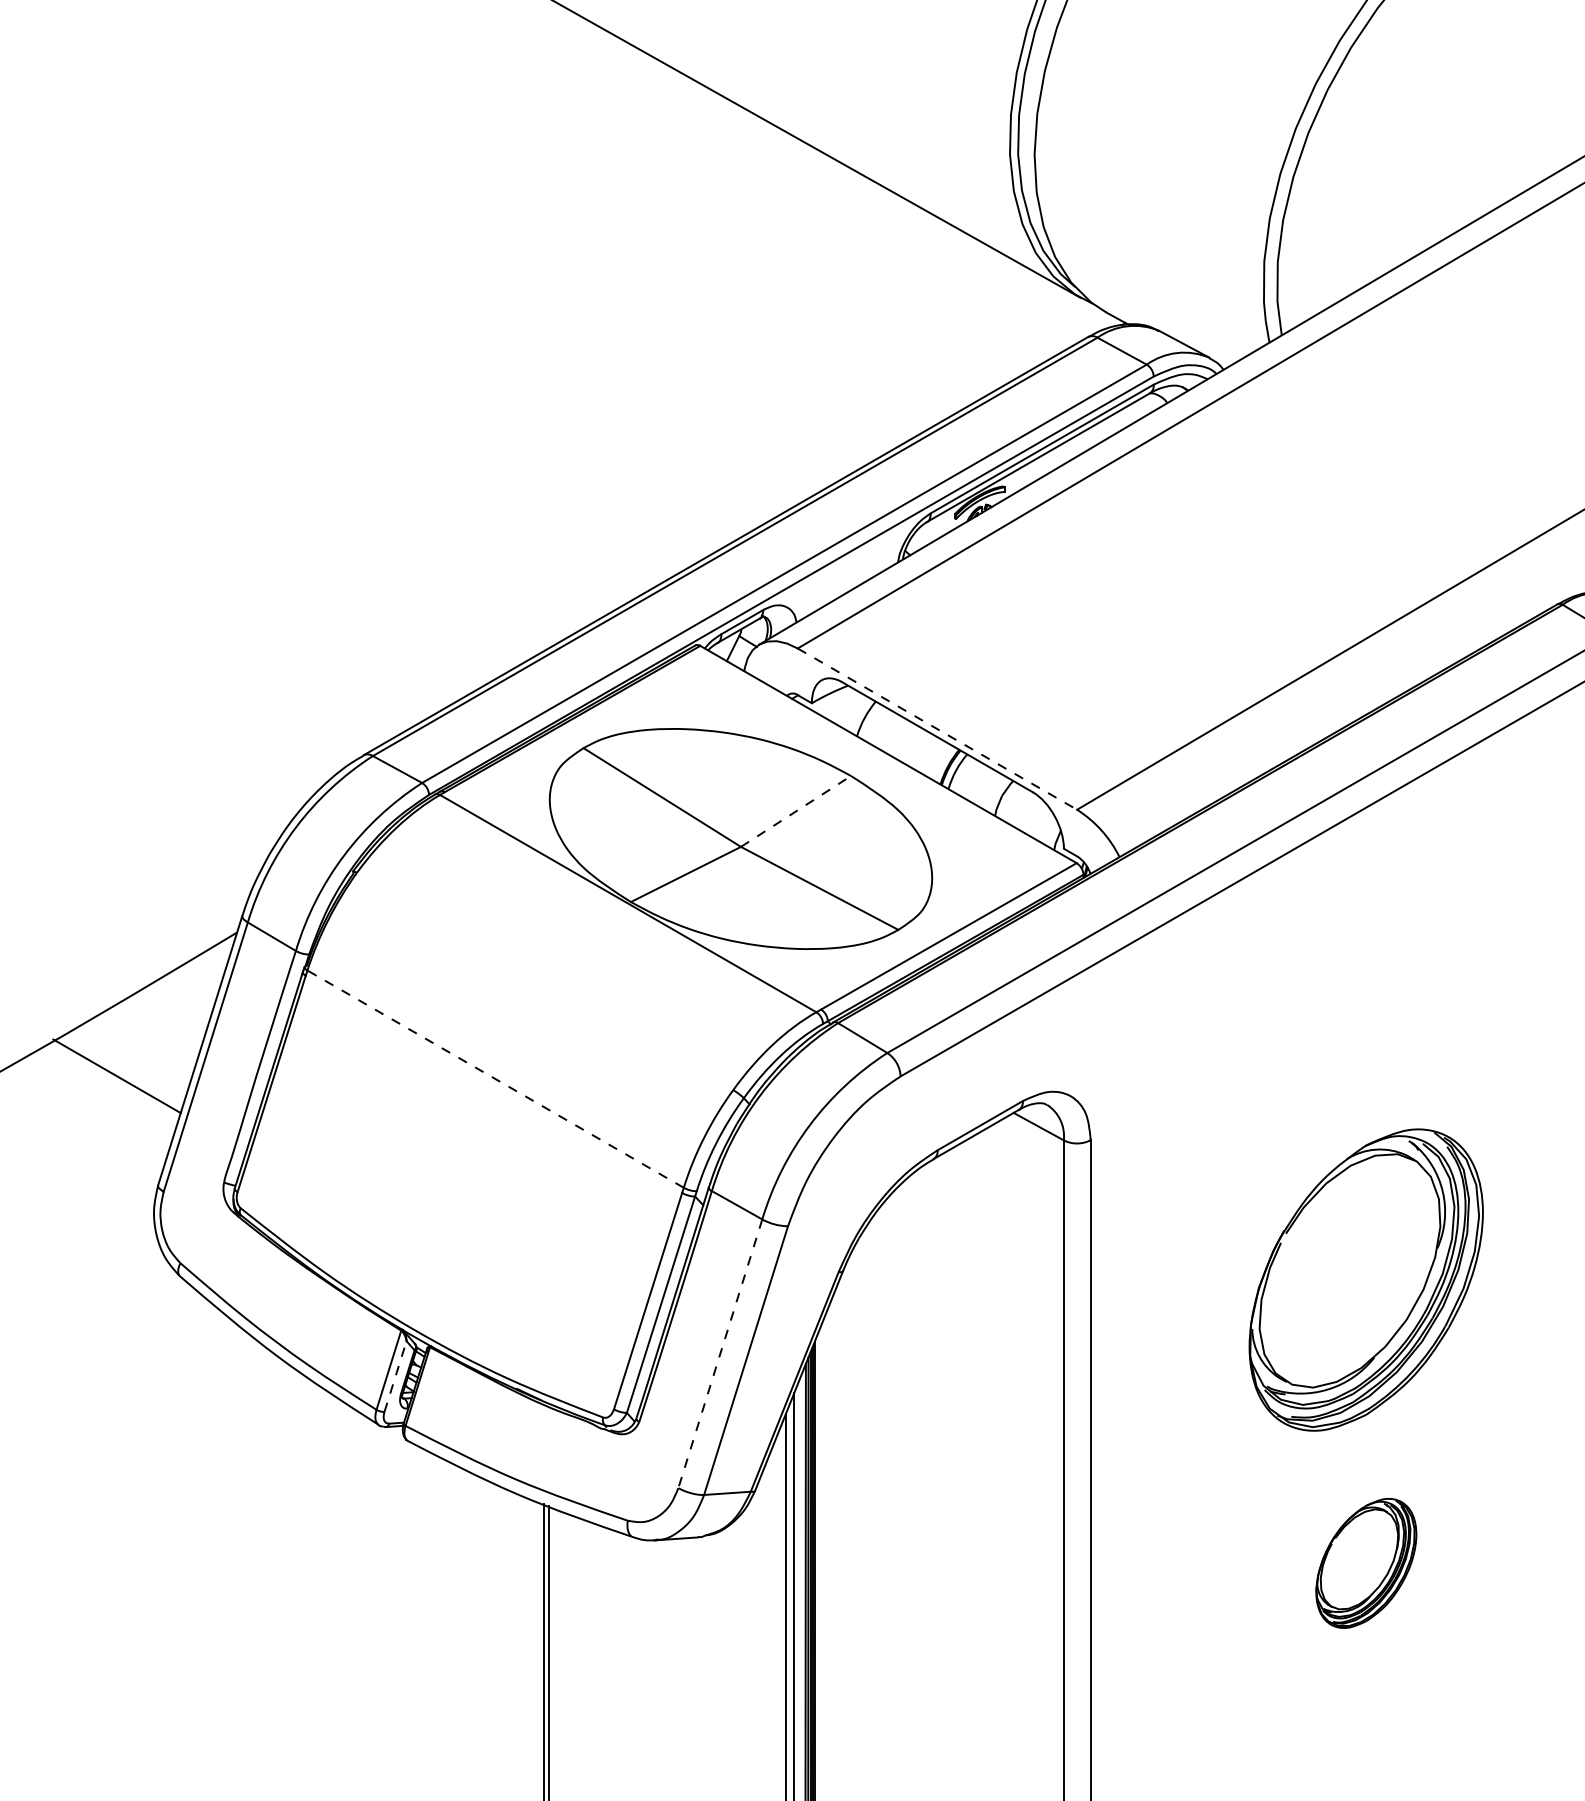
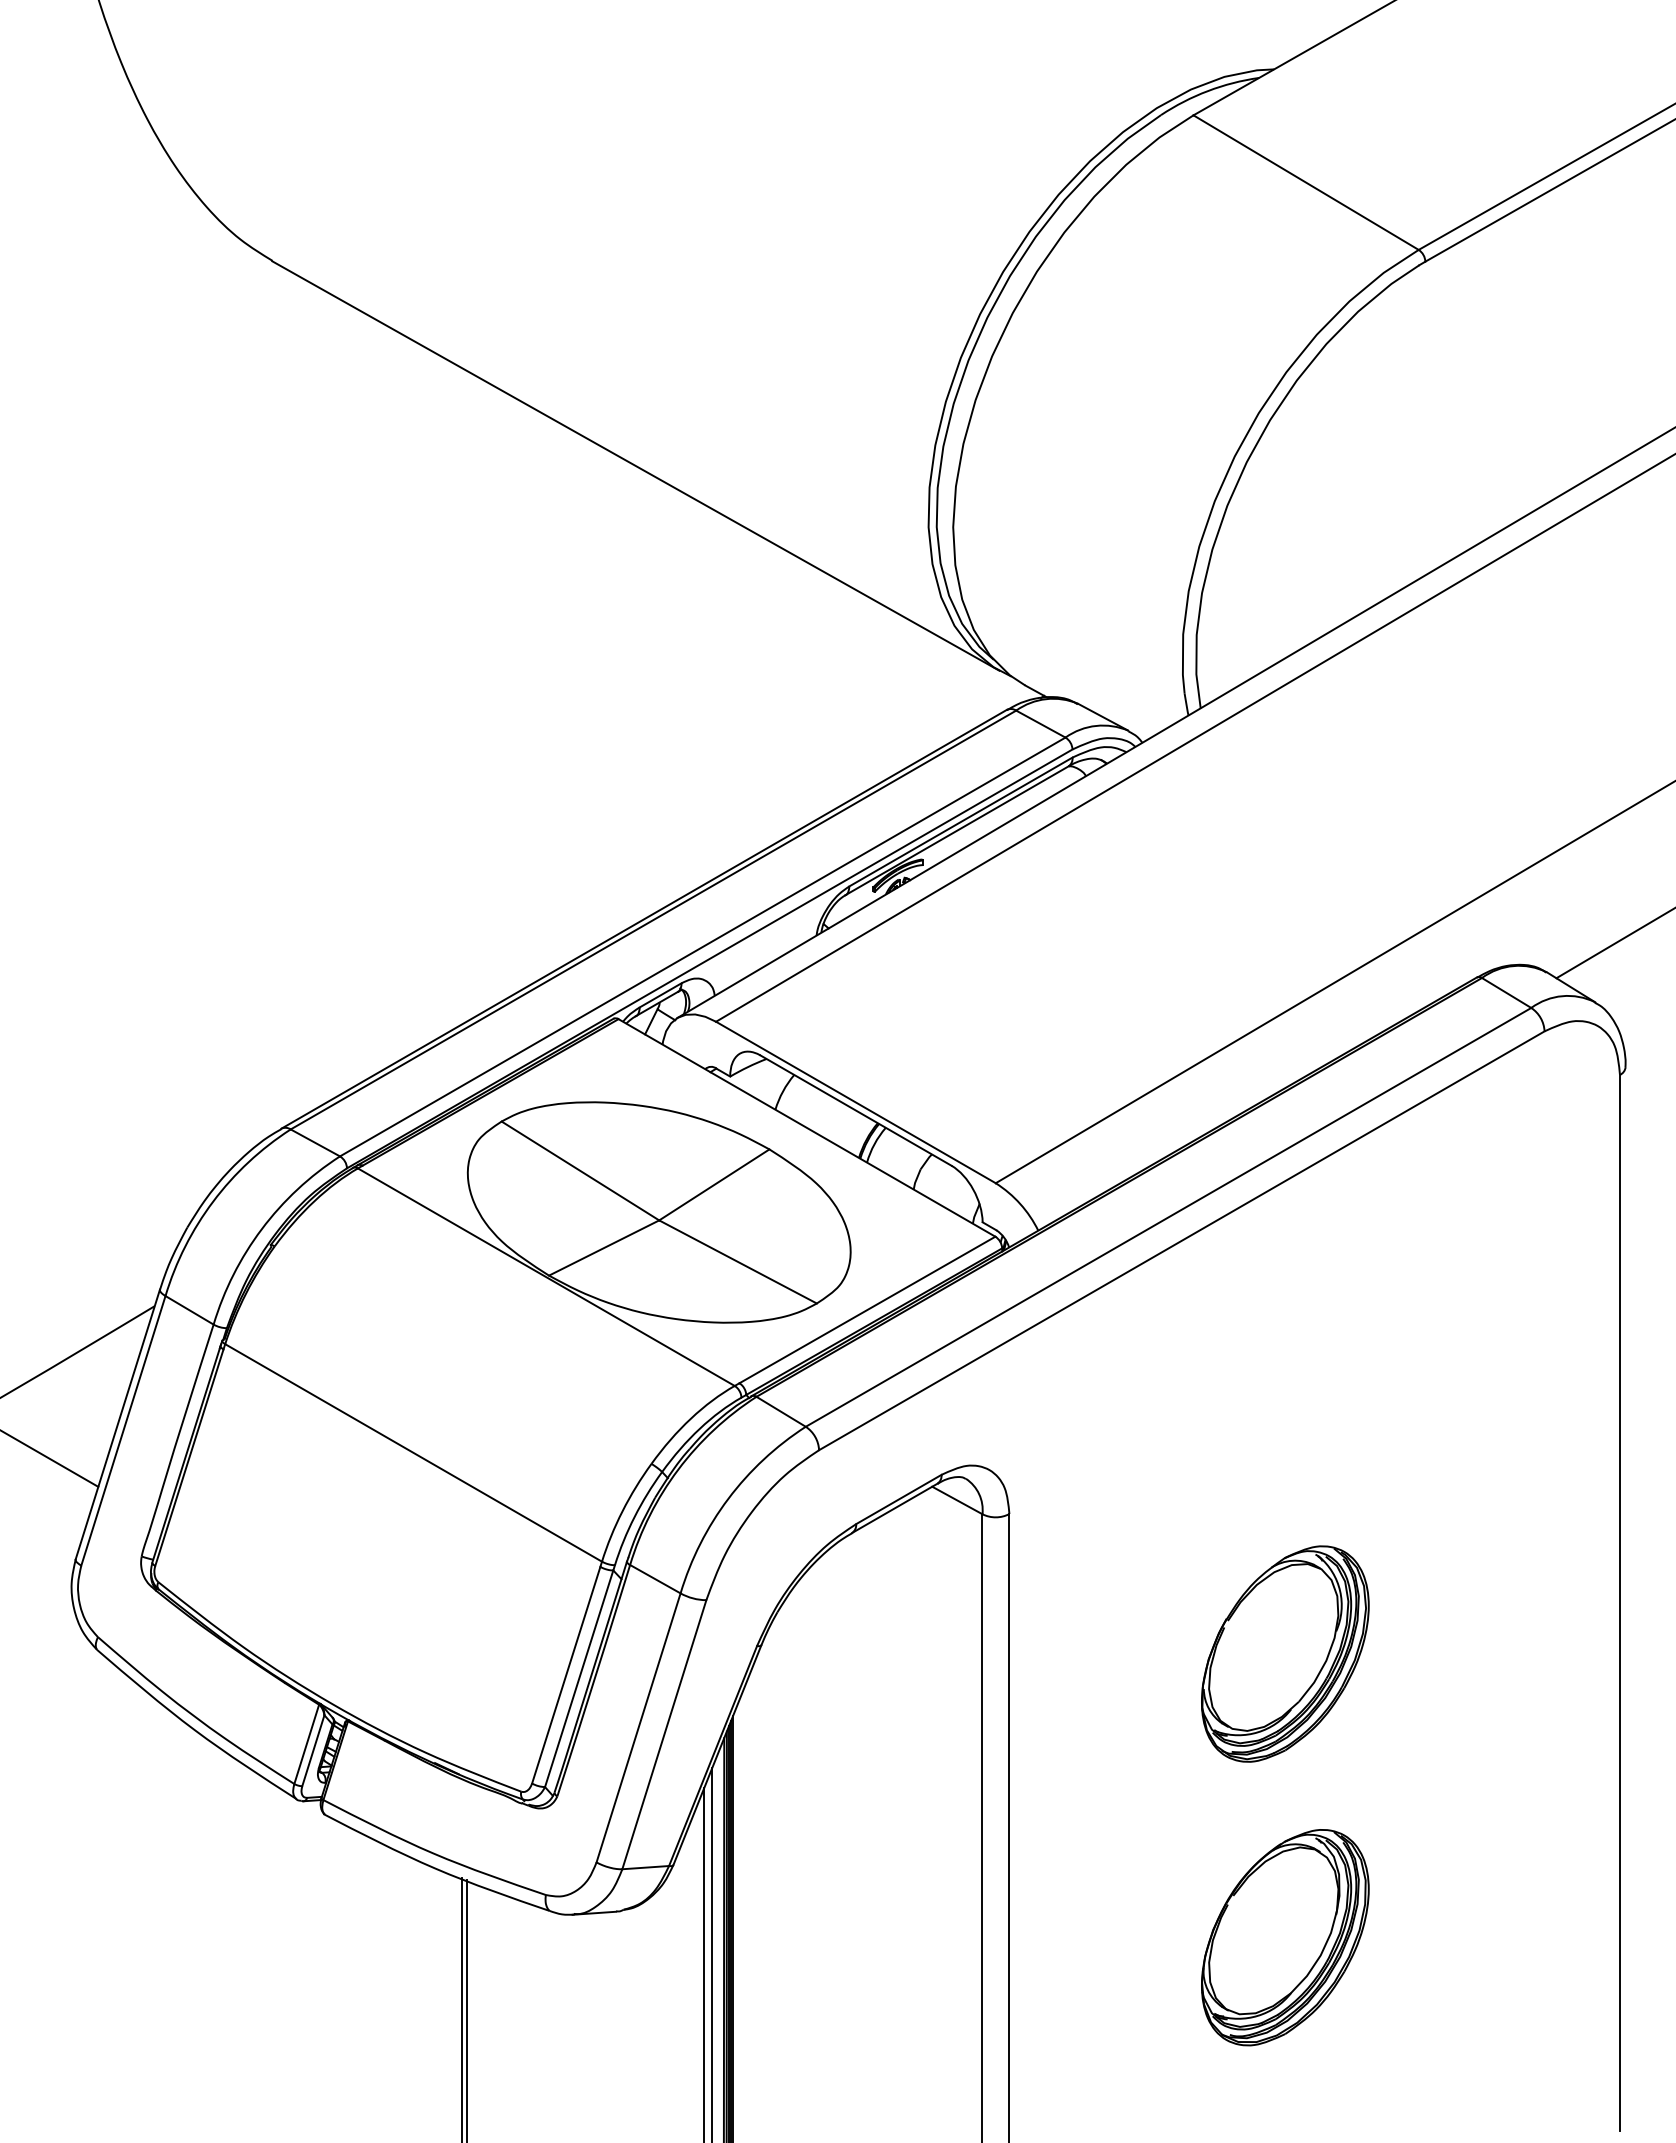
line: (937, 729) -> (856, 1102), dashed -> solid
line: (796, 811) -> (714, 1184), dashed -> solid
line: (495, 1078) -> (413, 1452), dashed -> solid
part: (1366, 1279) -> (1285, 1653), size x0.71
line: (720, 1353) -> (638, 1727), dashed -> solid
line: (395, 1376) -> (313, 1750), dashed -> solid
part: (1366, 1563) -> (1285, 1937), size x1.67

